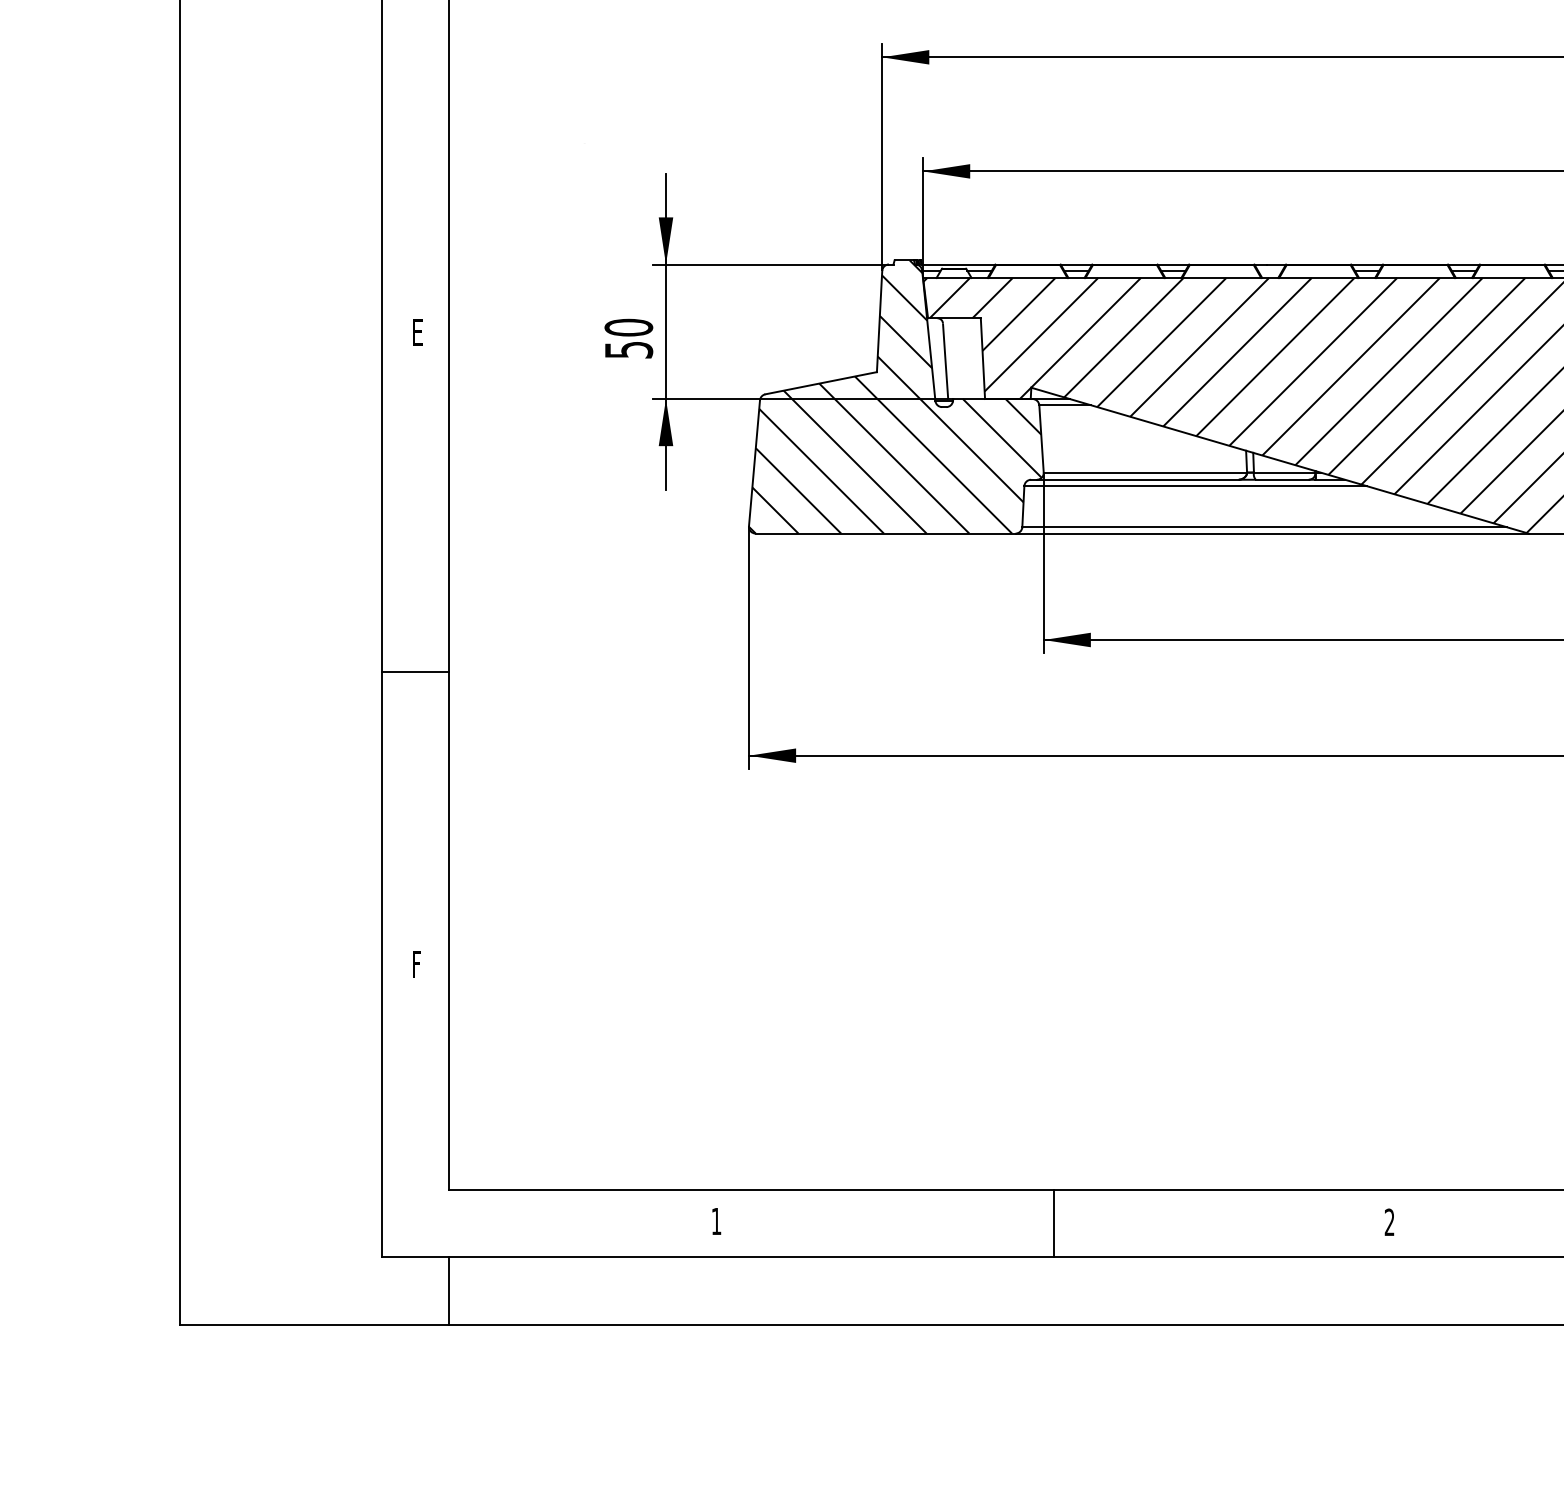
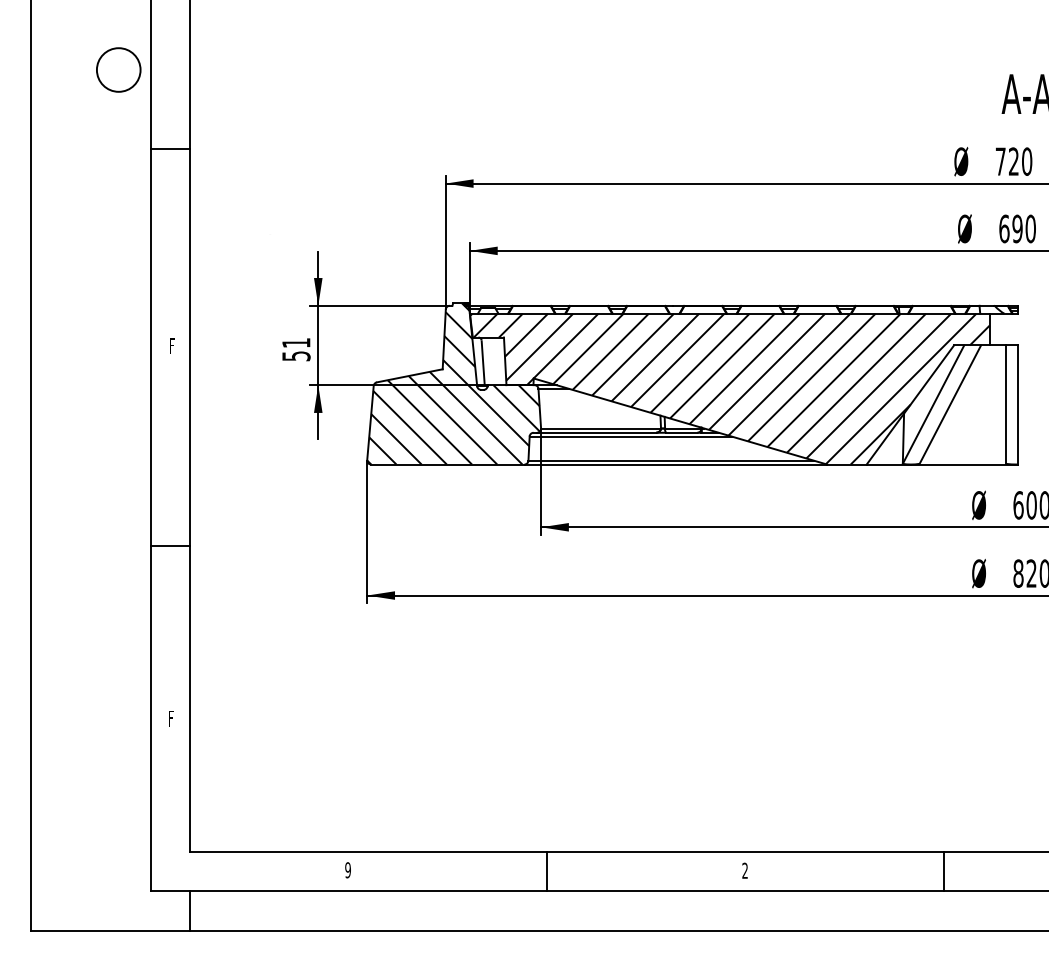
text: (629, 326) -> (296, 342), 50 -> 51
text: (417, 331) -> (171, 345), E -> F
text: (715, 1221) -> (347, 870), 1 -> 9

